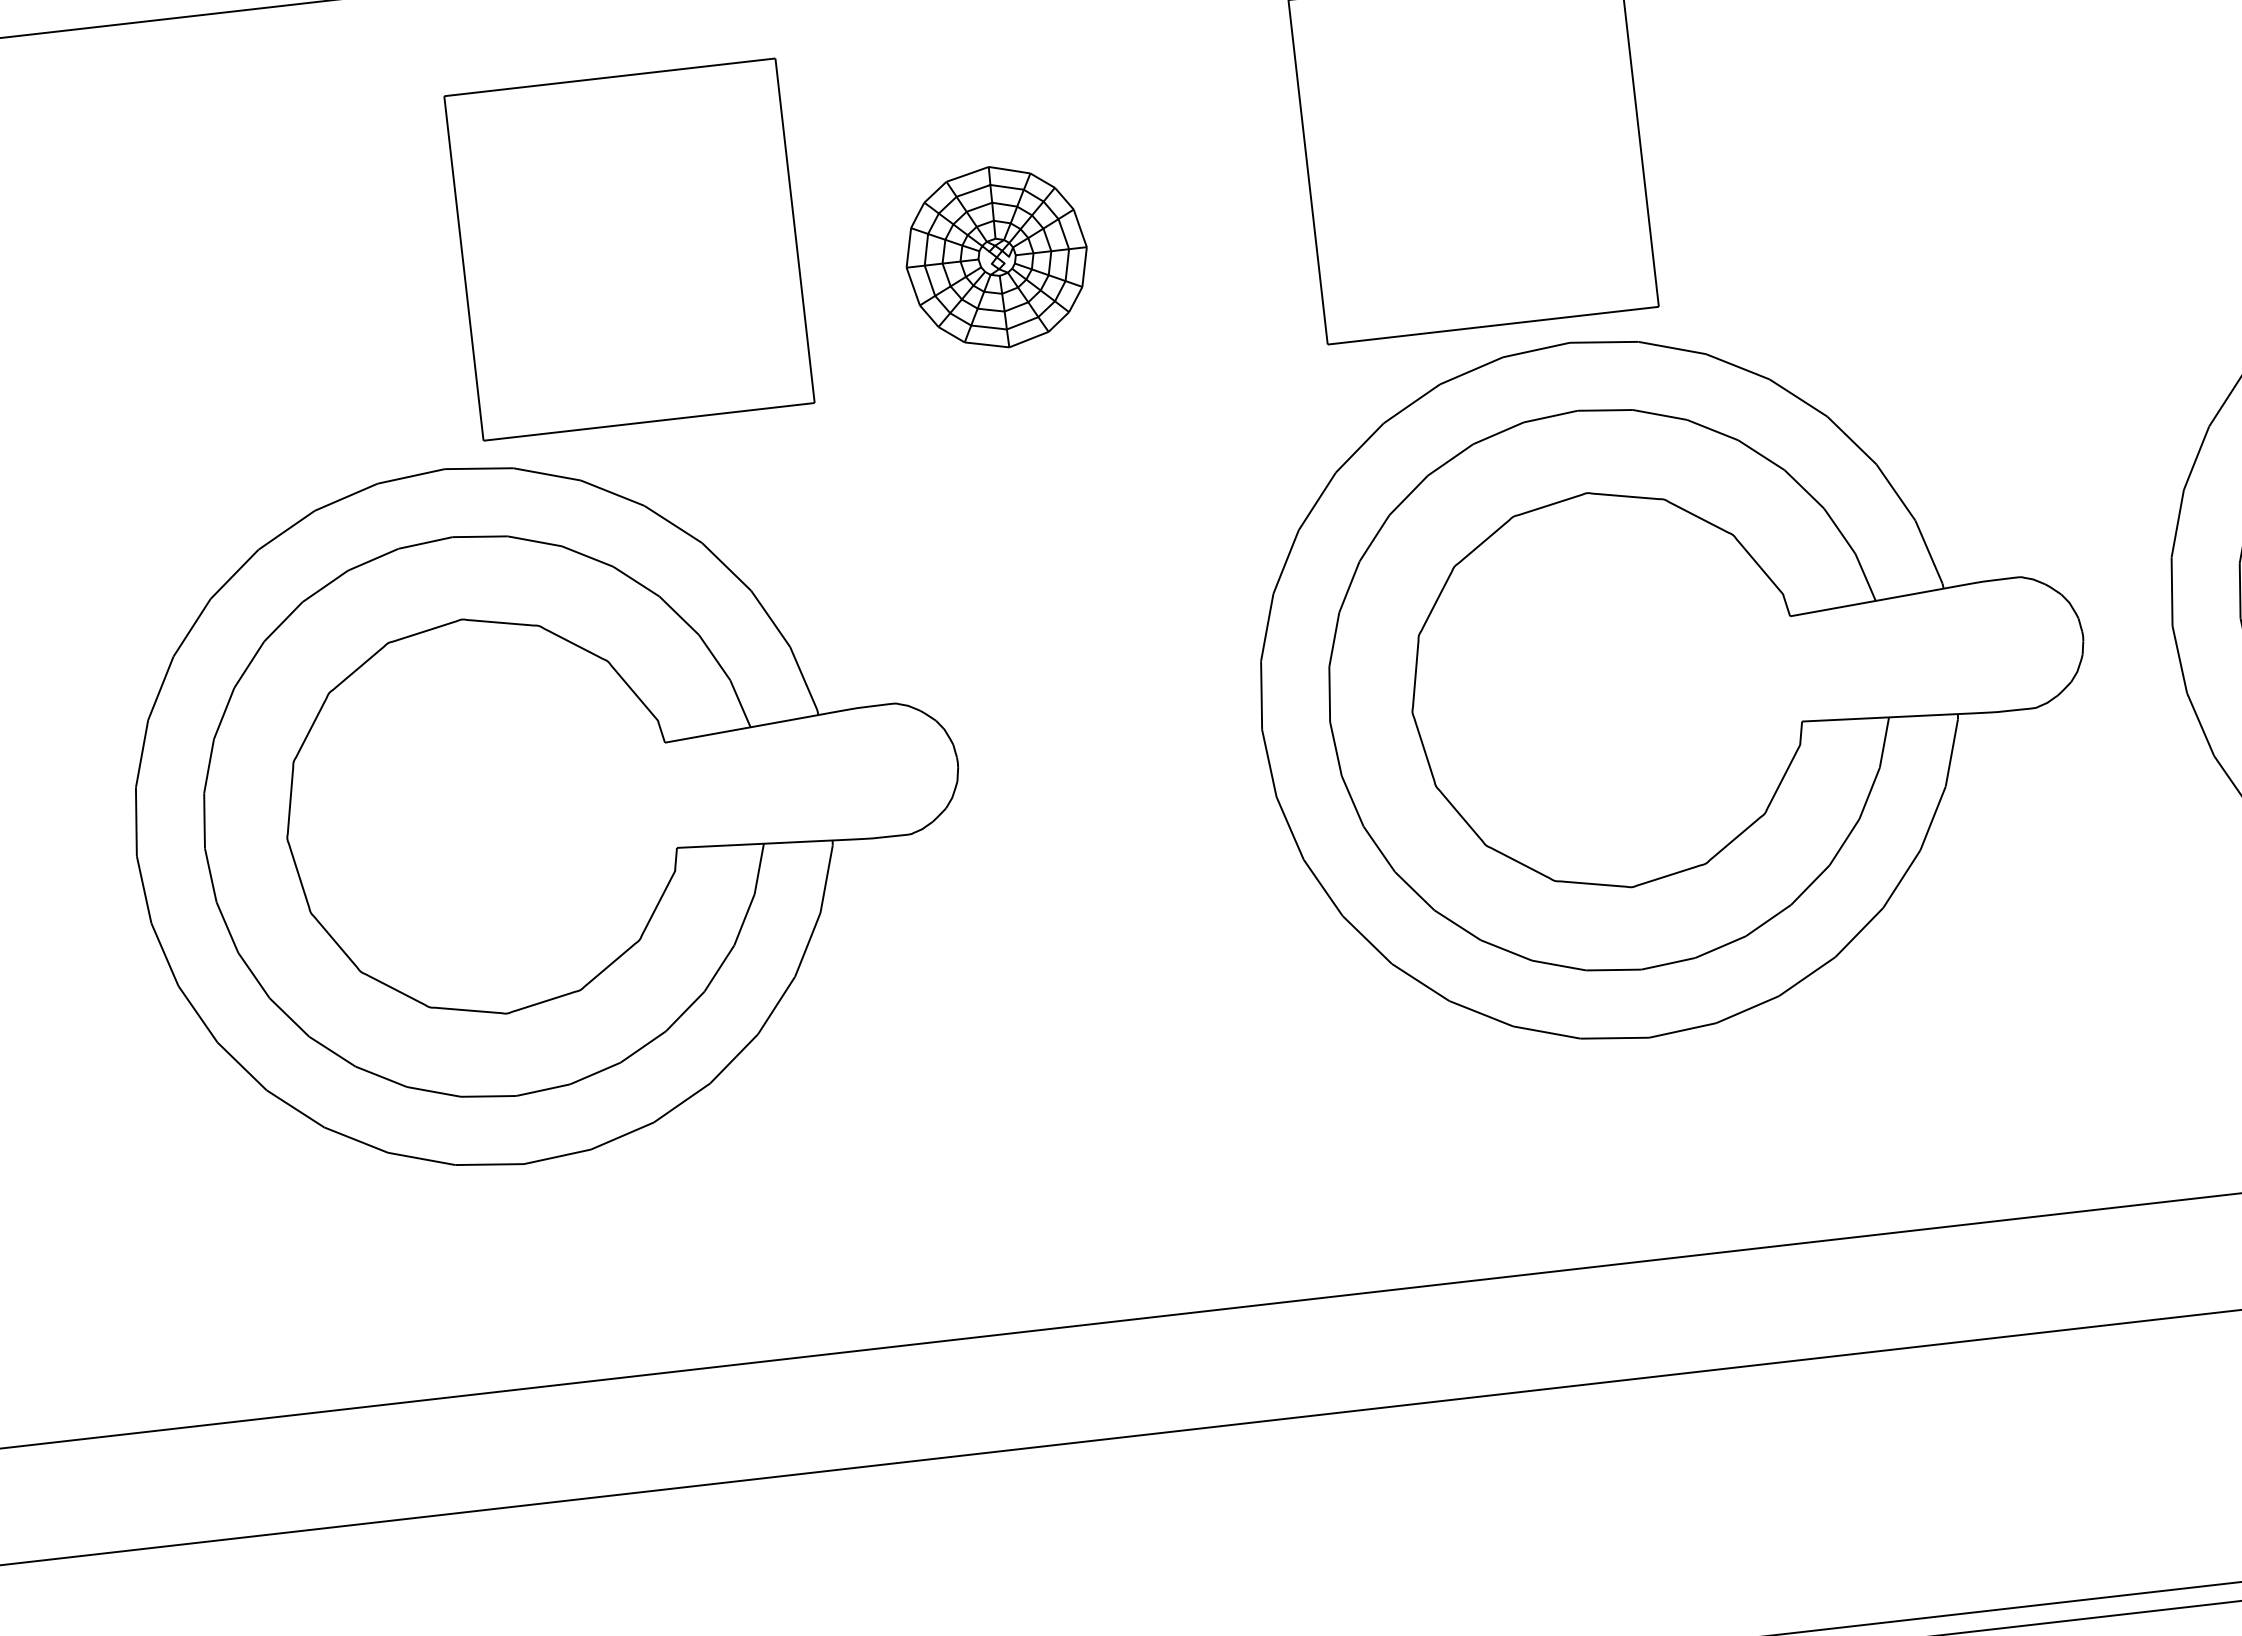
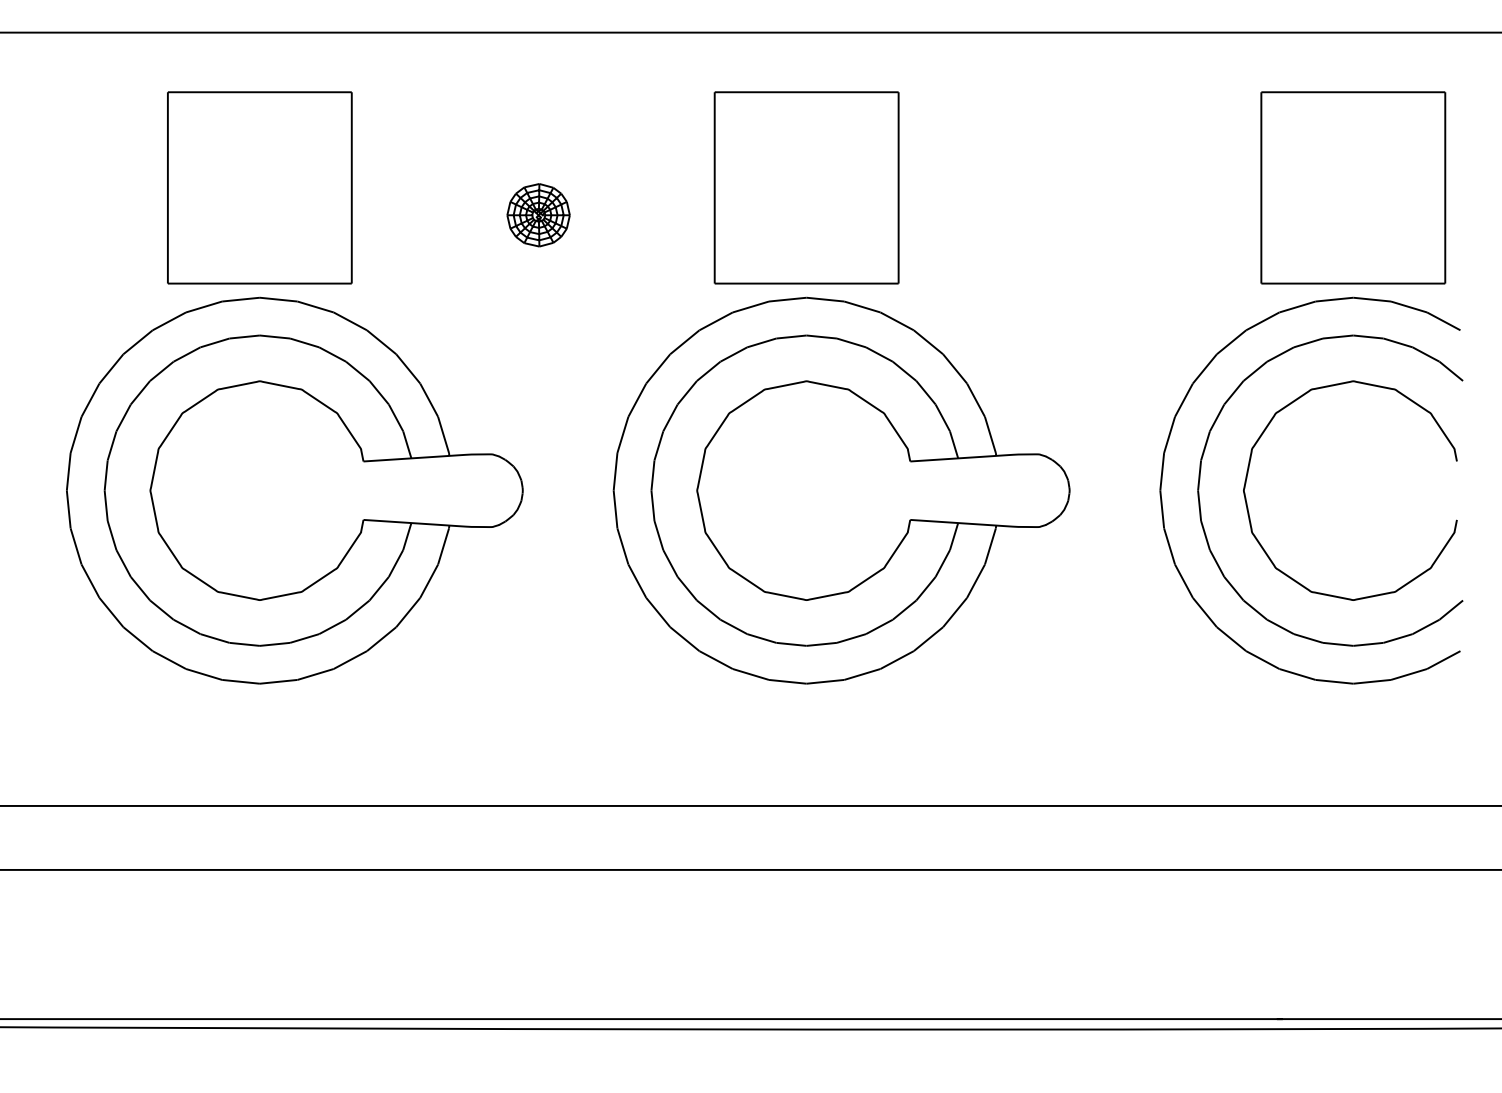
part: (628, 248) -> (259, 187), moved
part: (996, 258) -> (538, 215), size x0.62
part: (1672, 682) -> (841, 490), moved
part: (546, 809) -> (294, 490), moved

